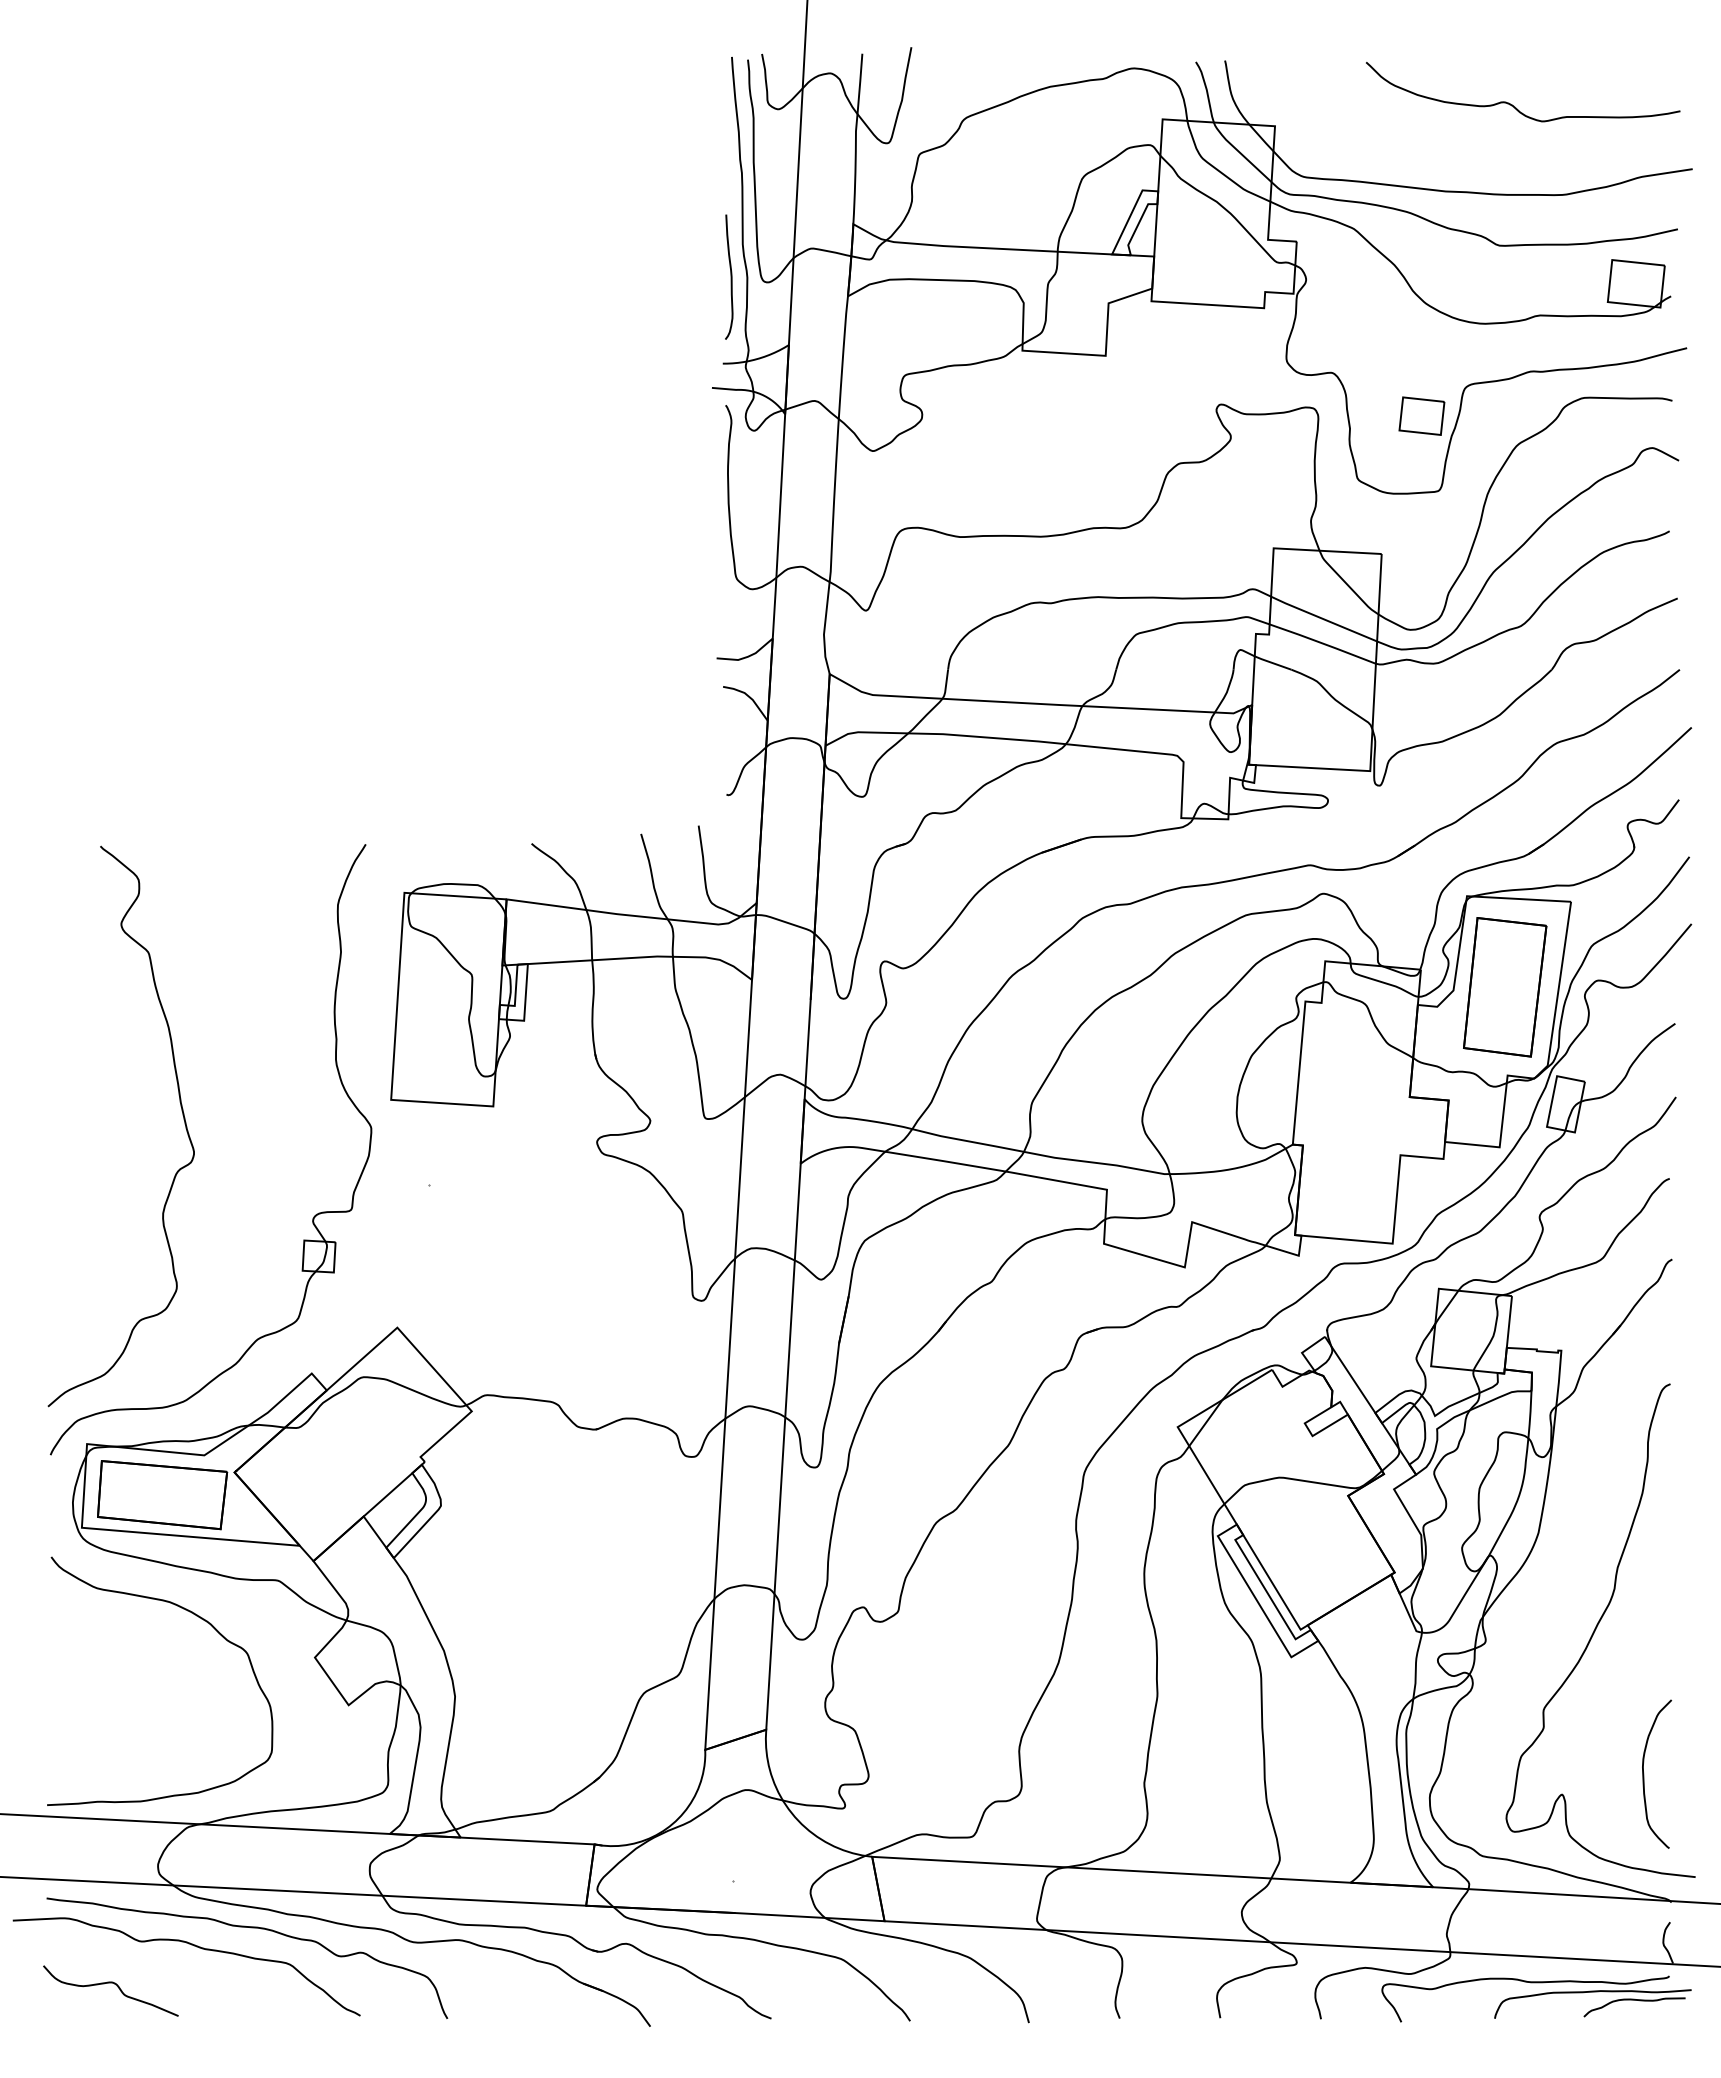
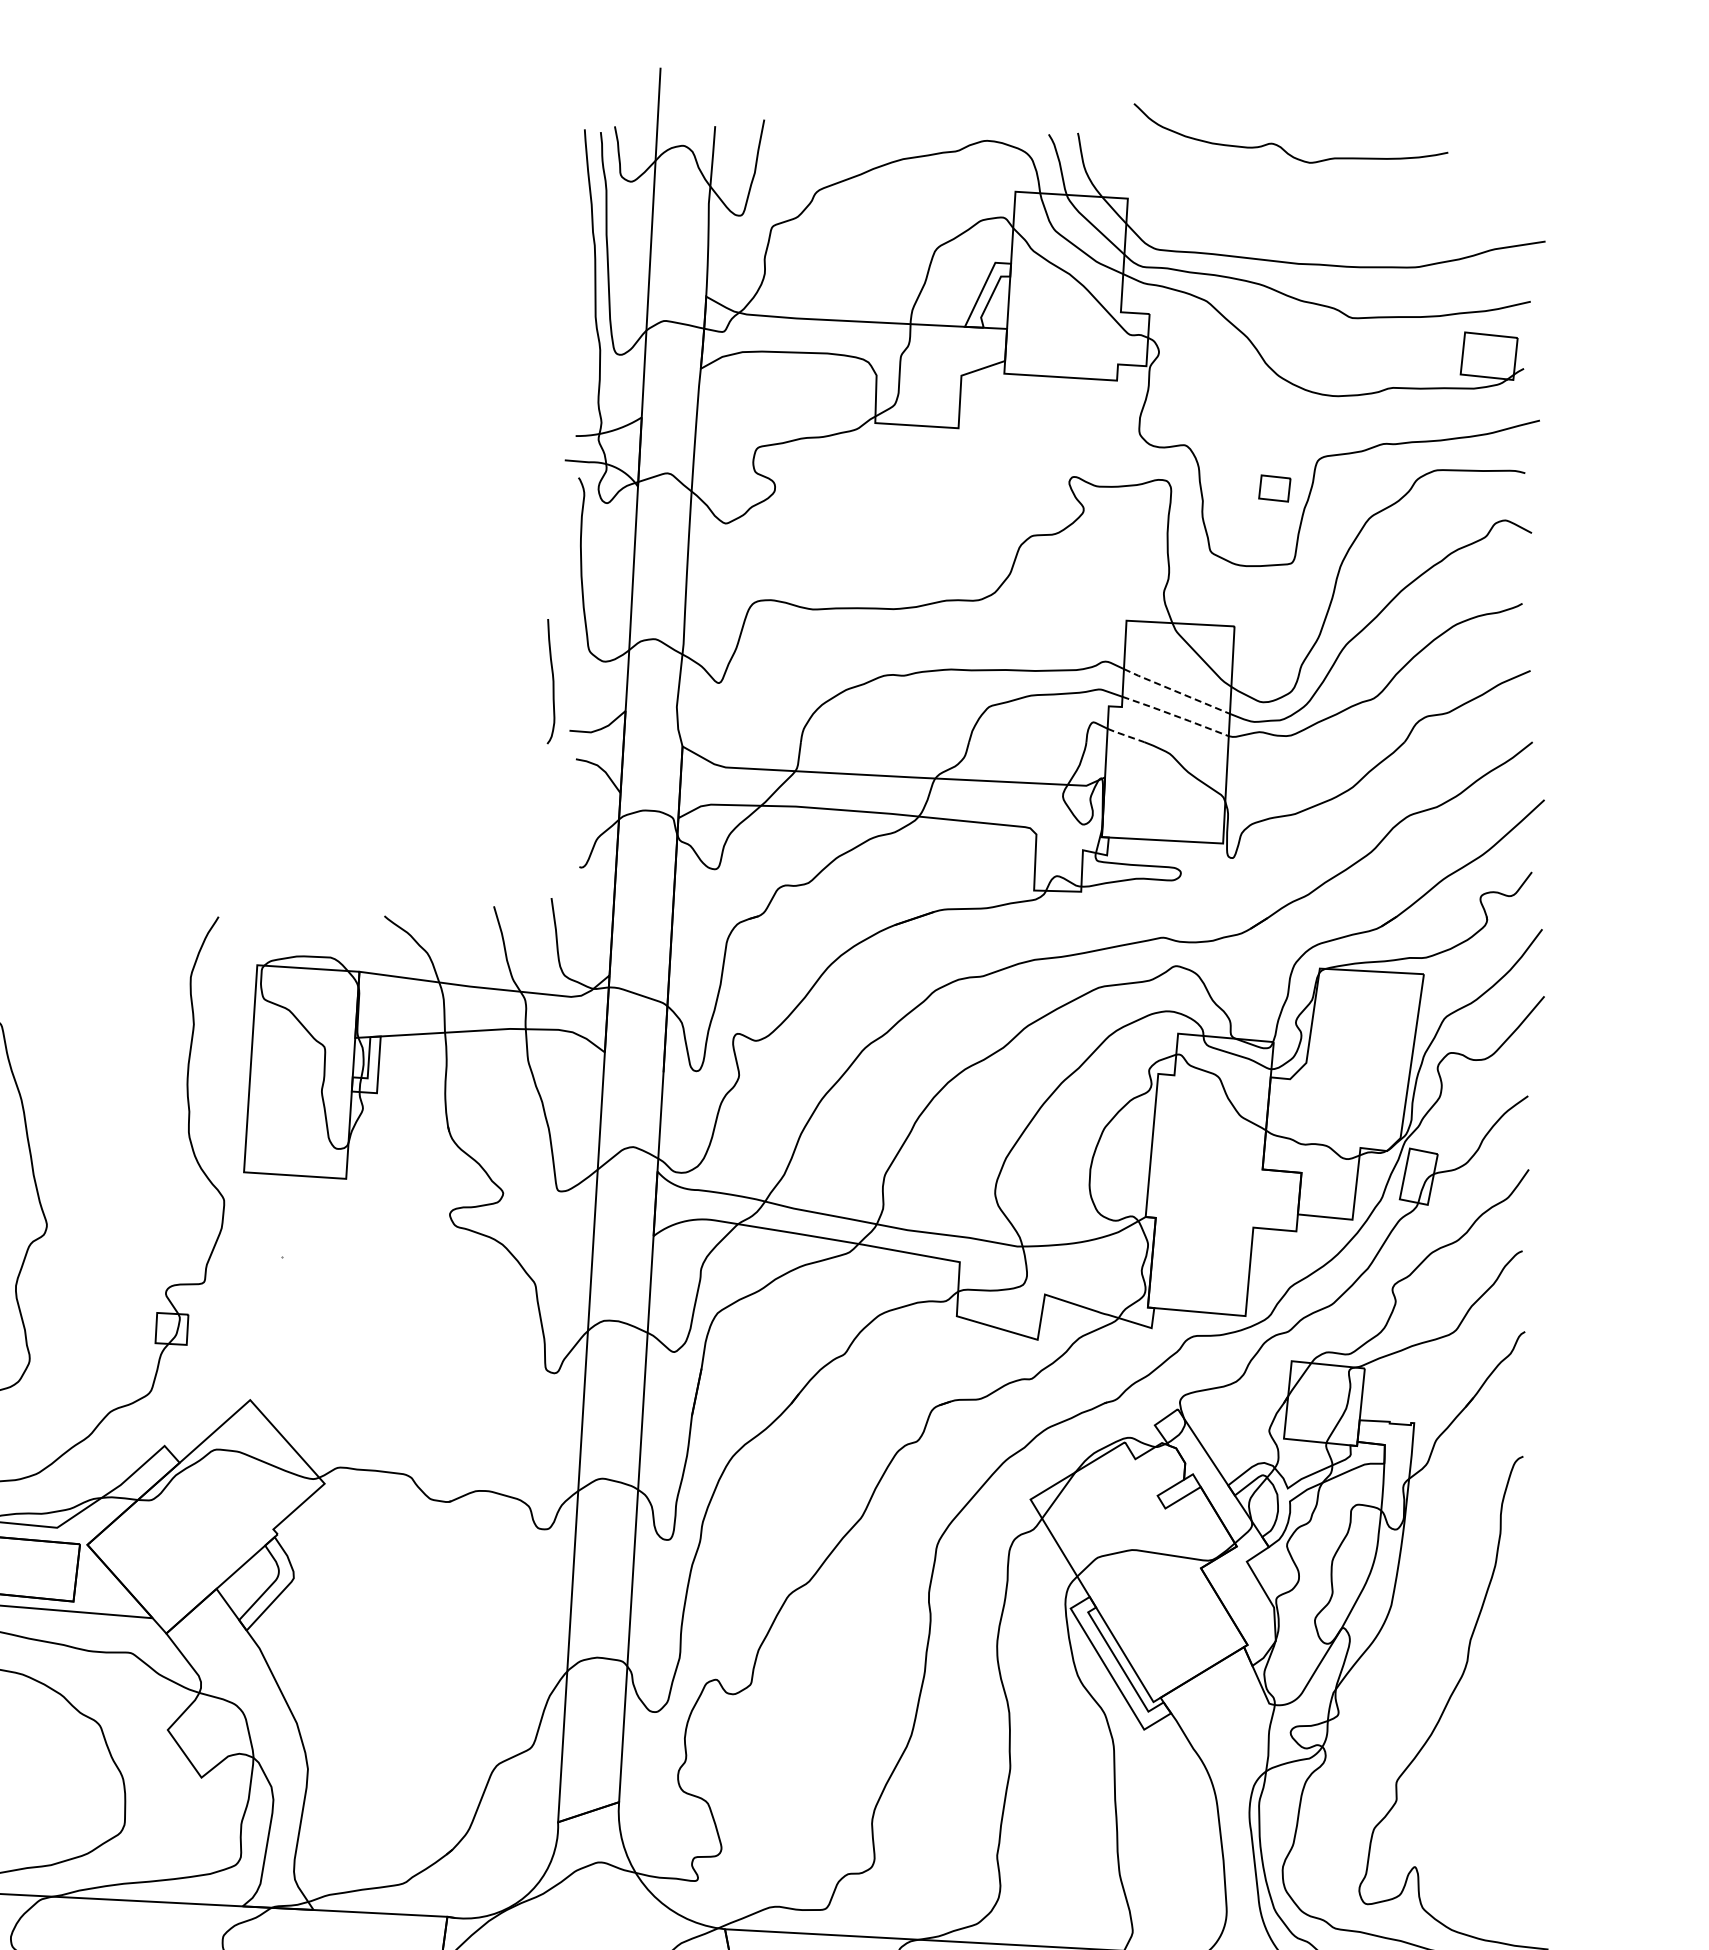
curve: (1515, 106) -> (1283, 147), moved
curve: (730, 276) -> (552, 680), moved
part: (1421, 415) -> (1274, 487), size x0.7
line: (1323, 619) -> (1176, 691), solid -> dashed
line: (1323, 643) -> (1176, 715), solid -> dashed
line: (1272, 663) -> (1125, 735), solid -> dashed
part: (1505, 987) -> (1358, 1059), removed
curve: (1644, 1773) -> (1497, 1845), removed

